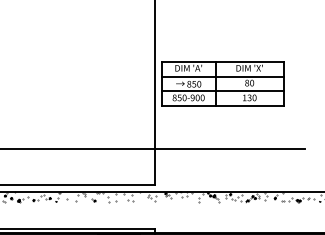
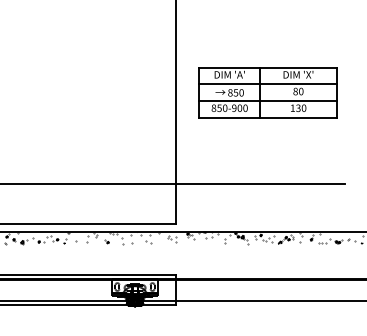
part: (222, 83) -> (267, 92), moved

